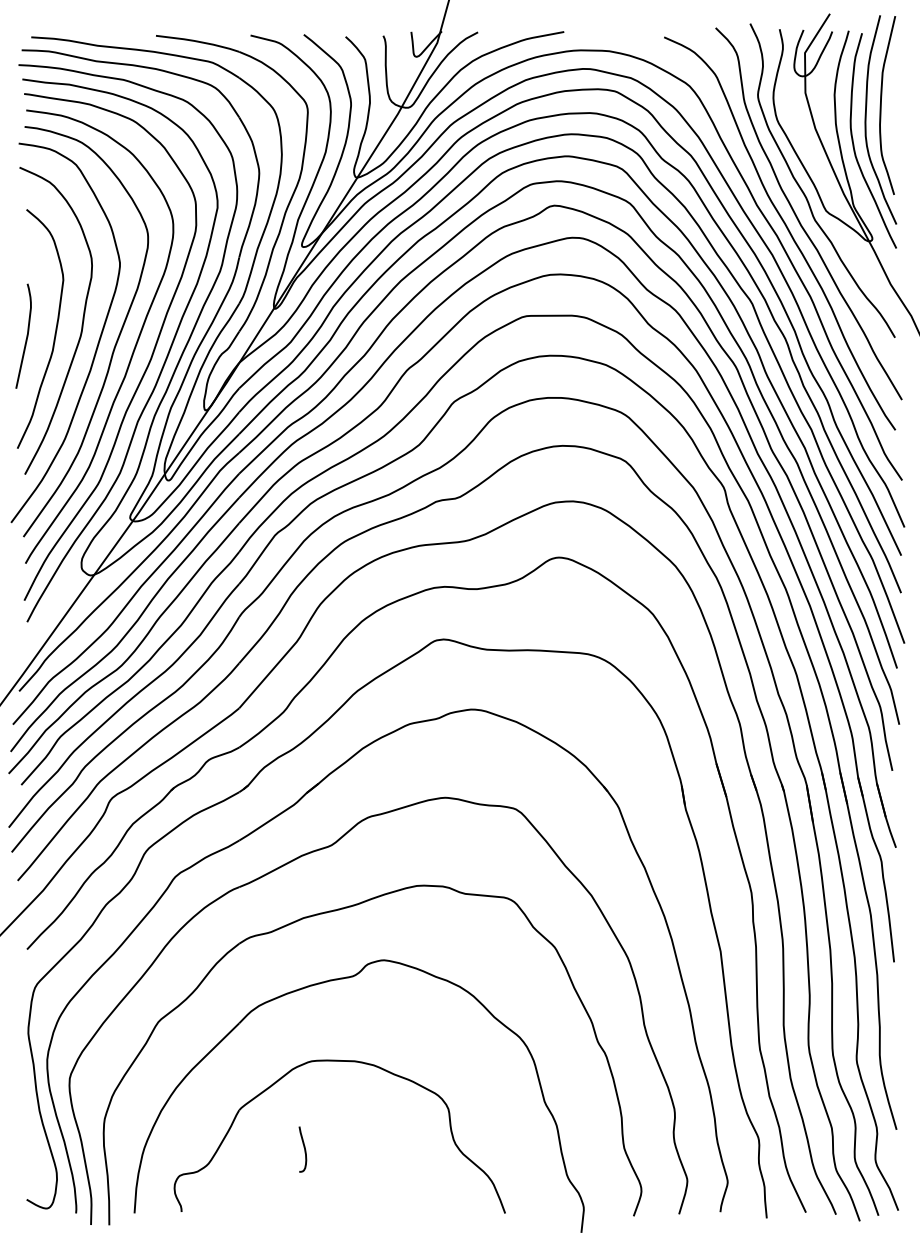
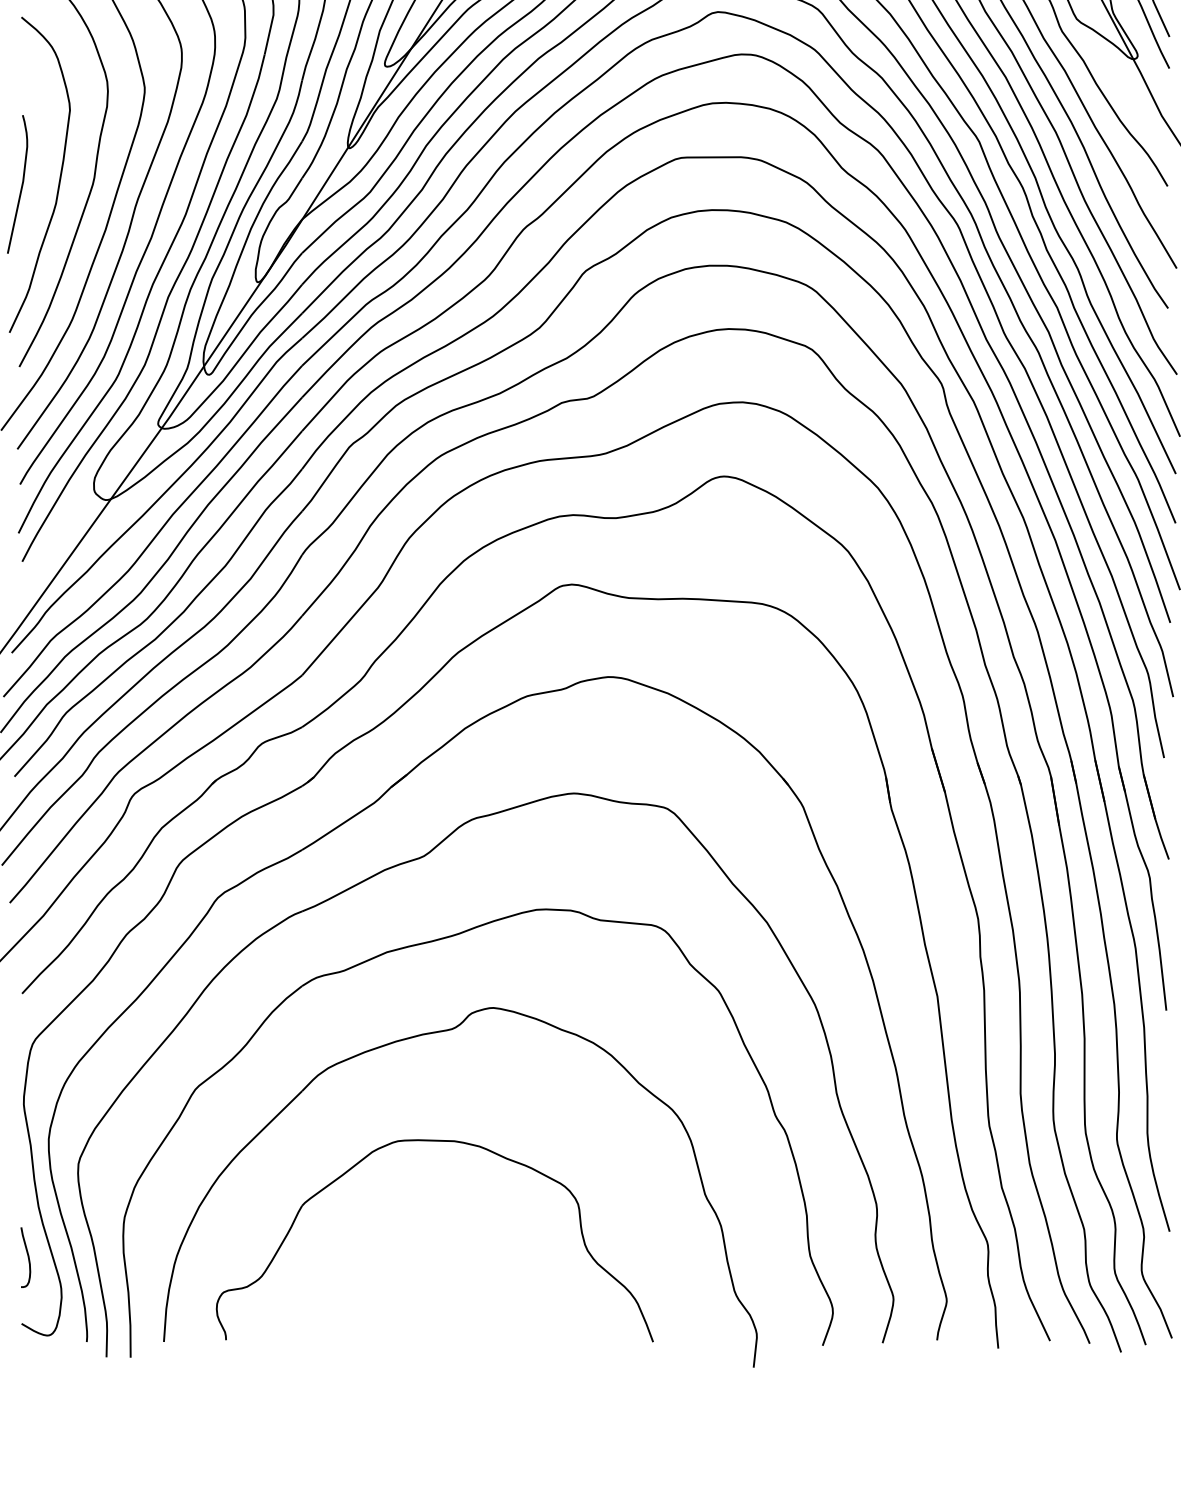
curve: (304, 1149) -> (27, 1257), moved

